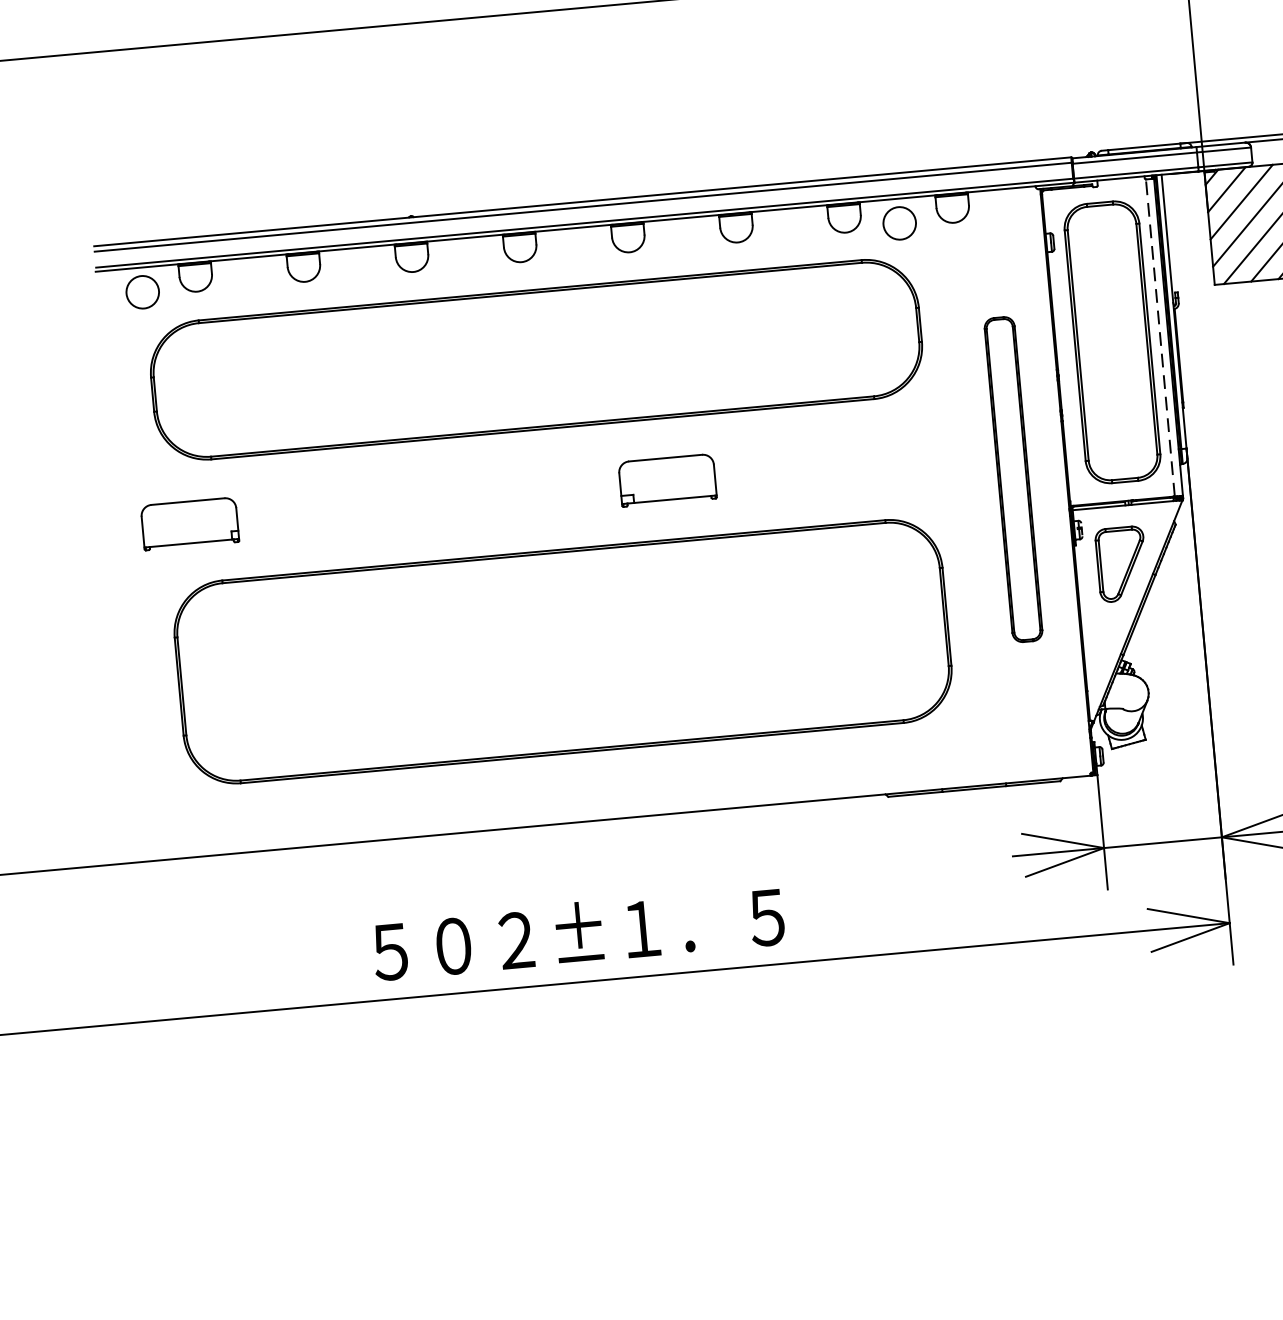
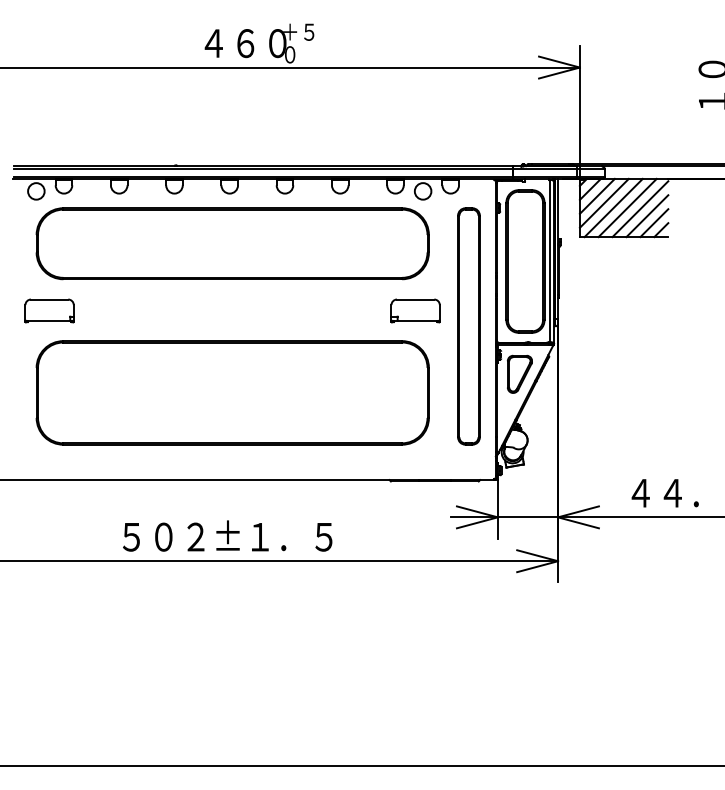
line: (1159, 336) -> (549, 260), dashed -> solid
part: (667, 479) -> (415, 310), moved
part: (1012, 479) -> (468, 326), size x1.43

